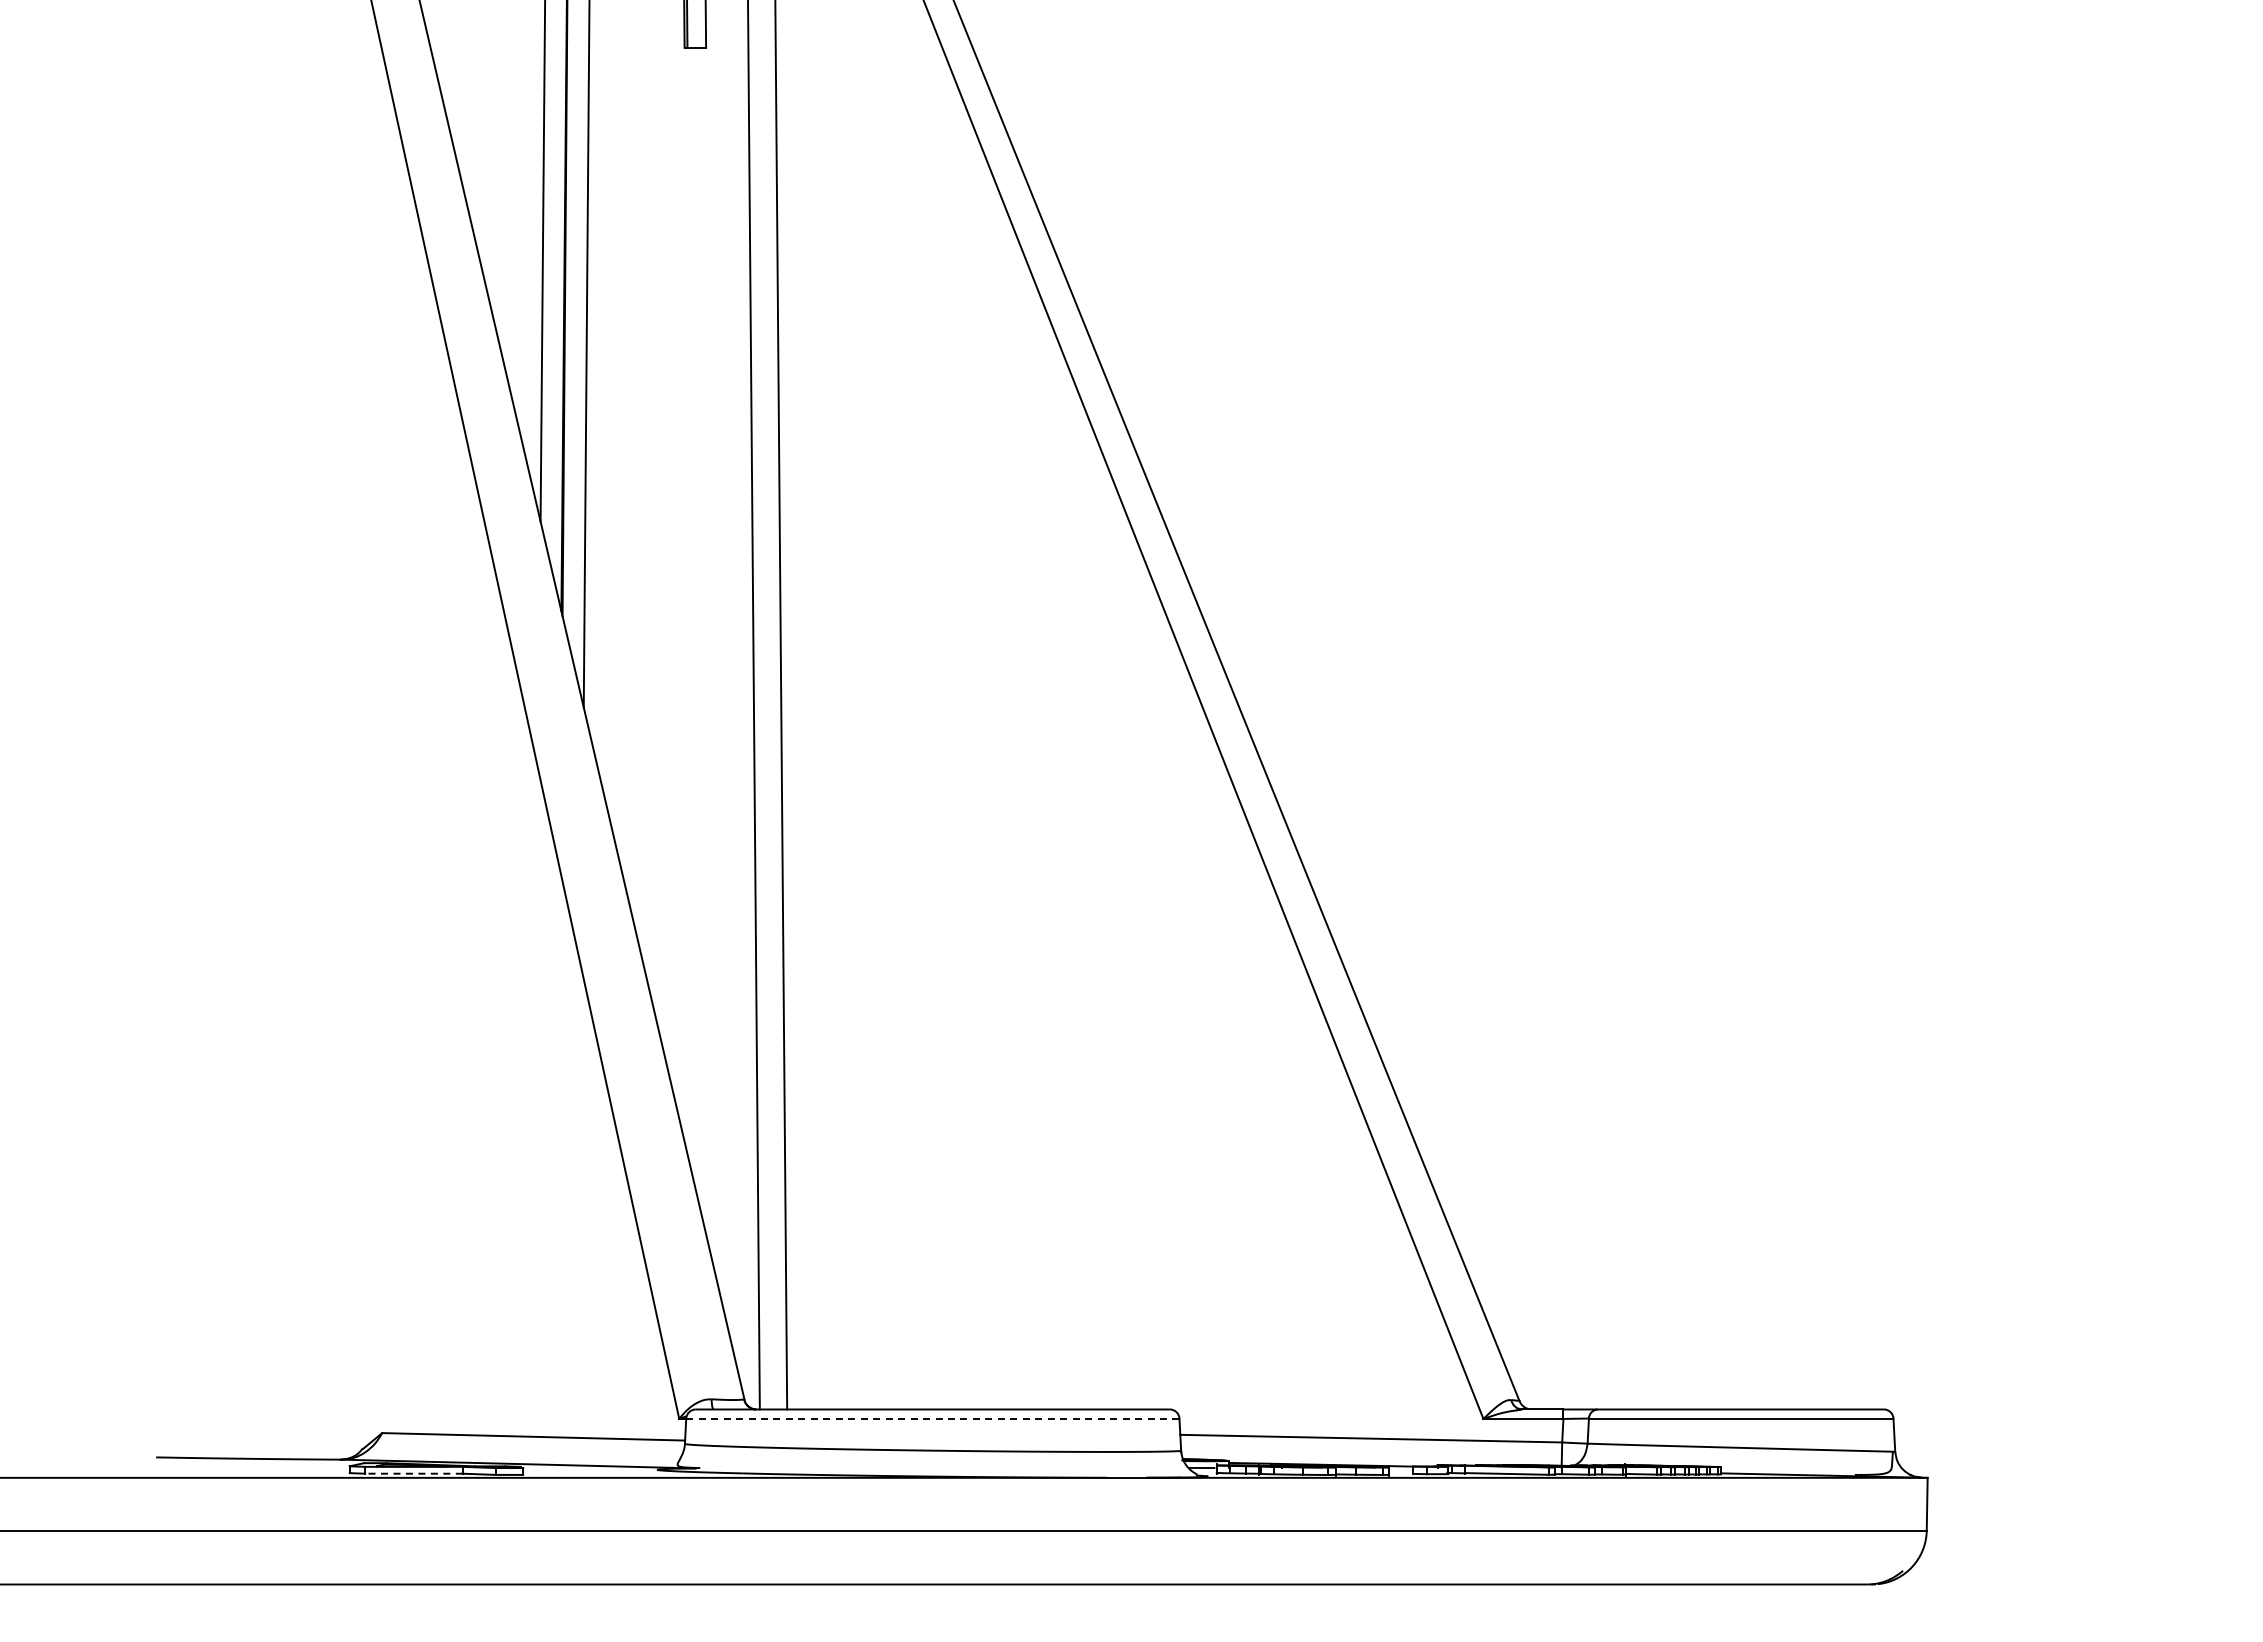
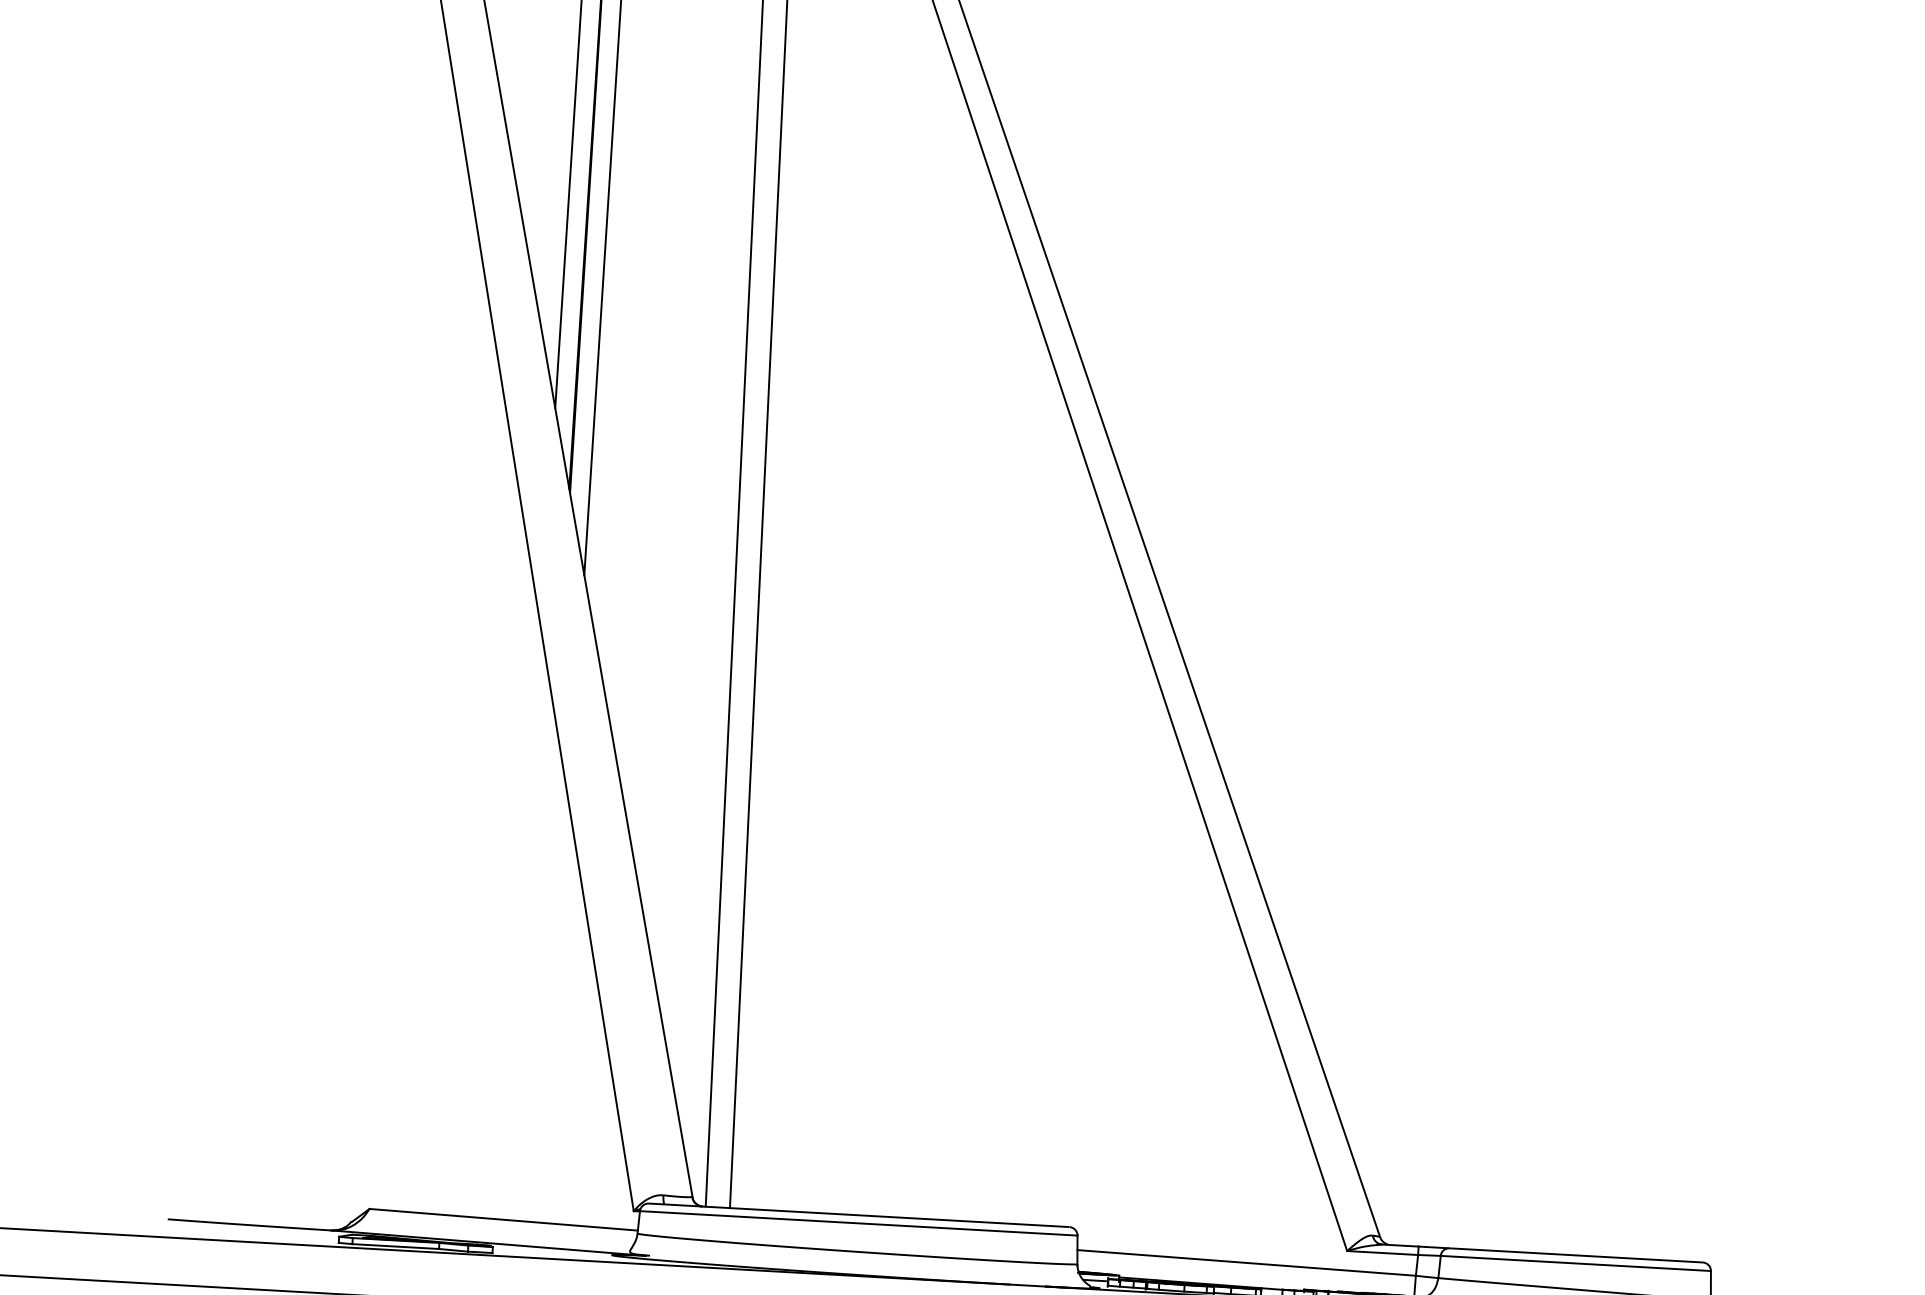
line: (932, 1418) -> (858, 1223), dashed -> solid
line: (414, 1473) -> (396, 1246), dashed -> solid

